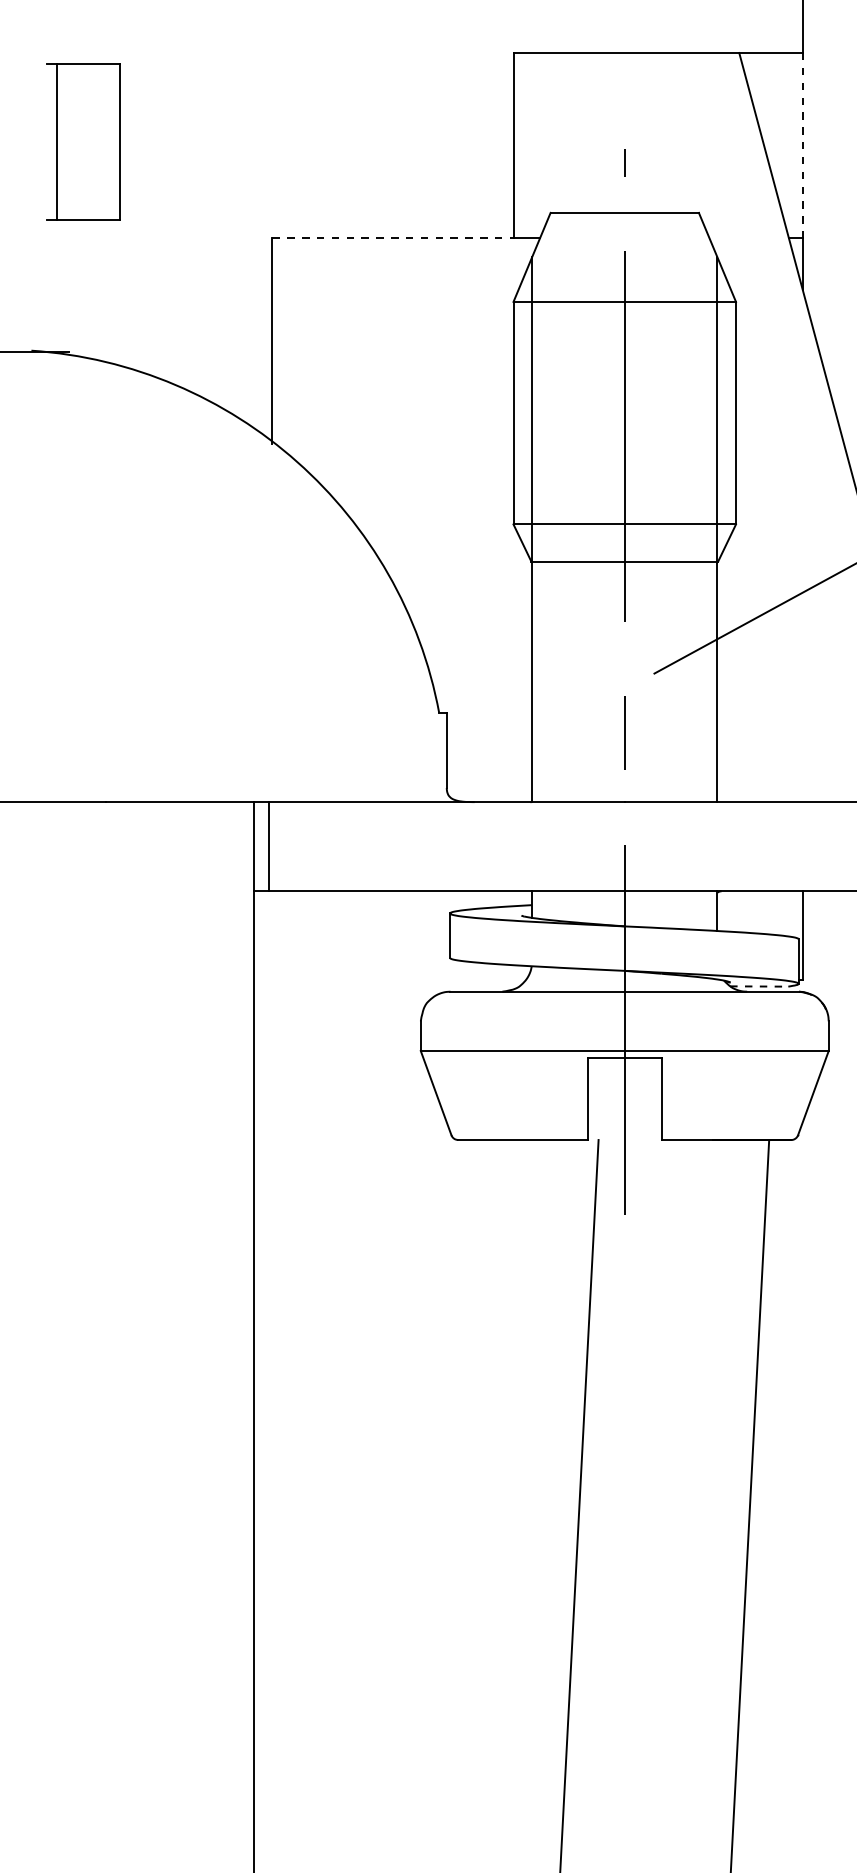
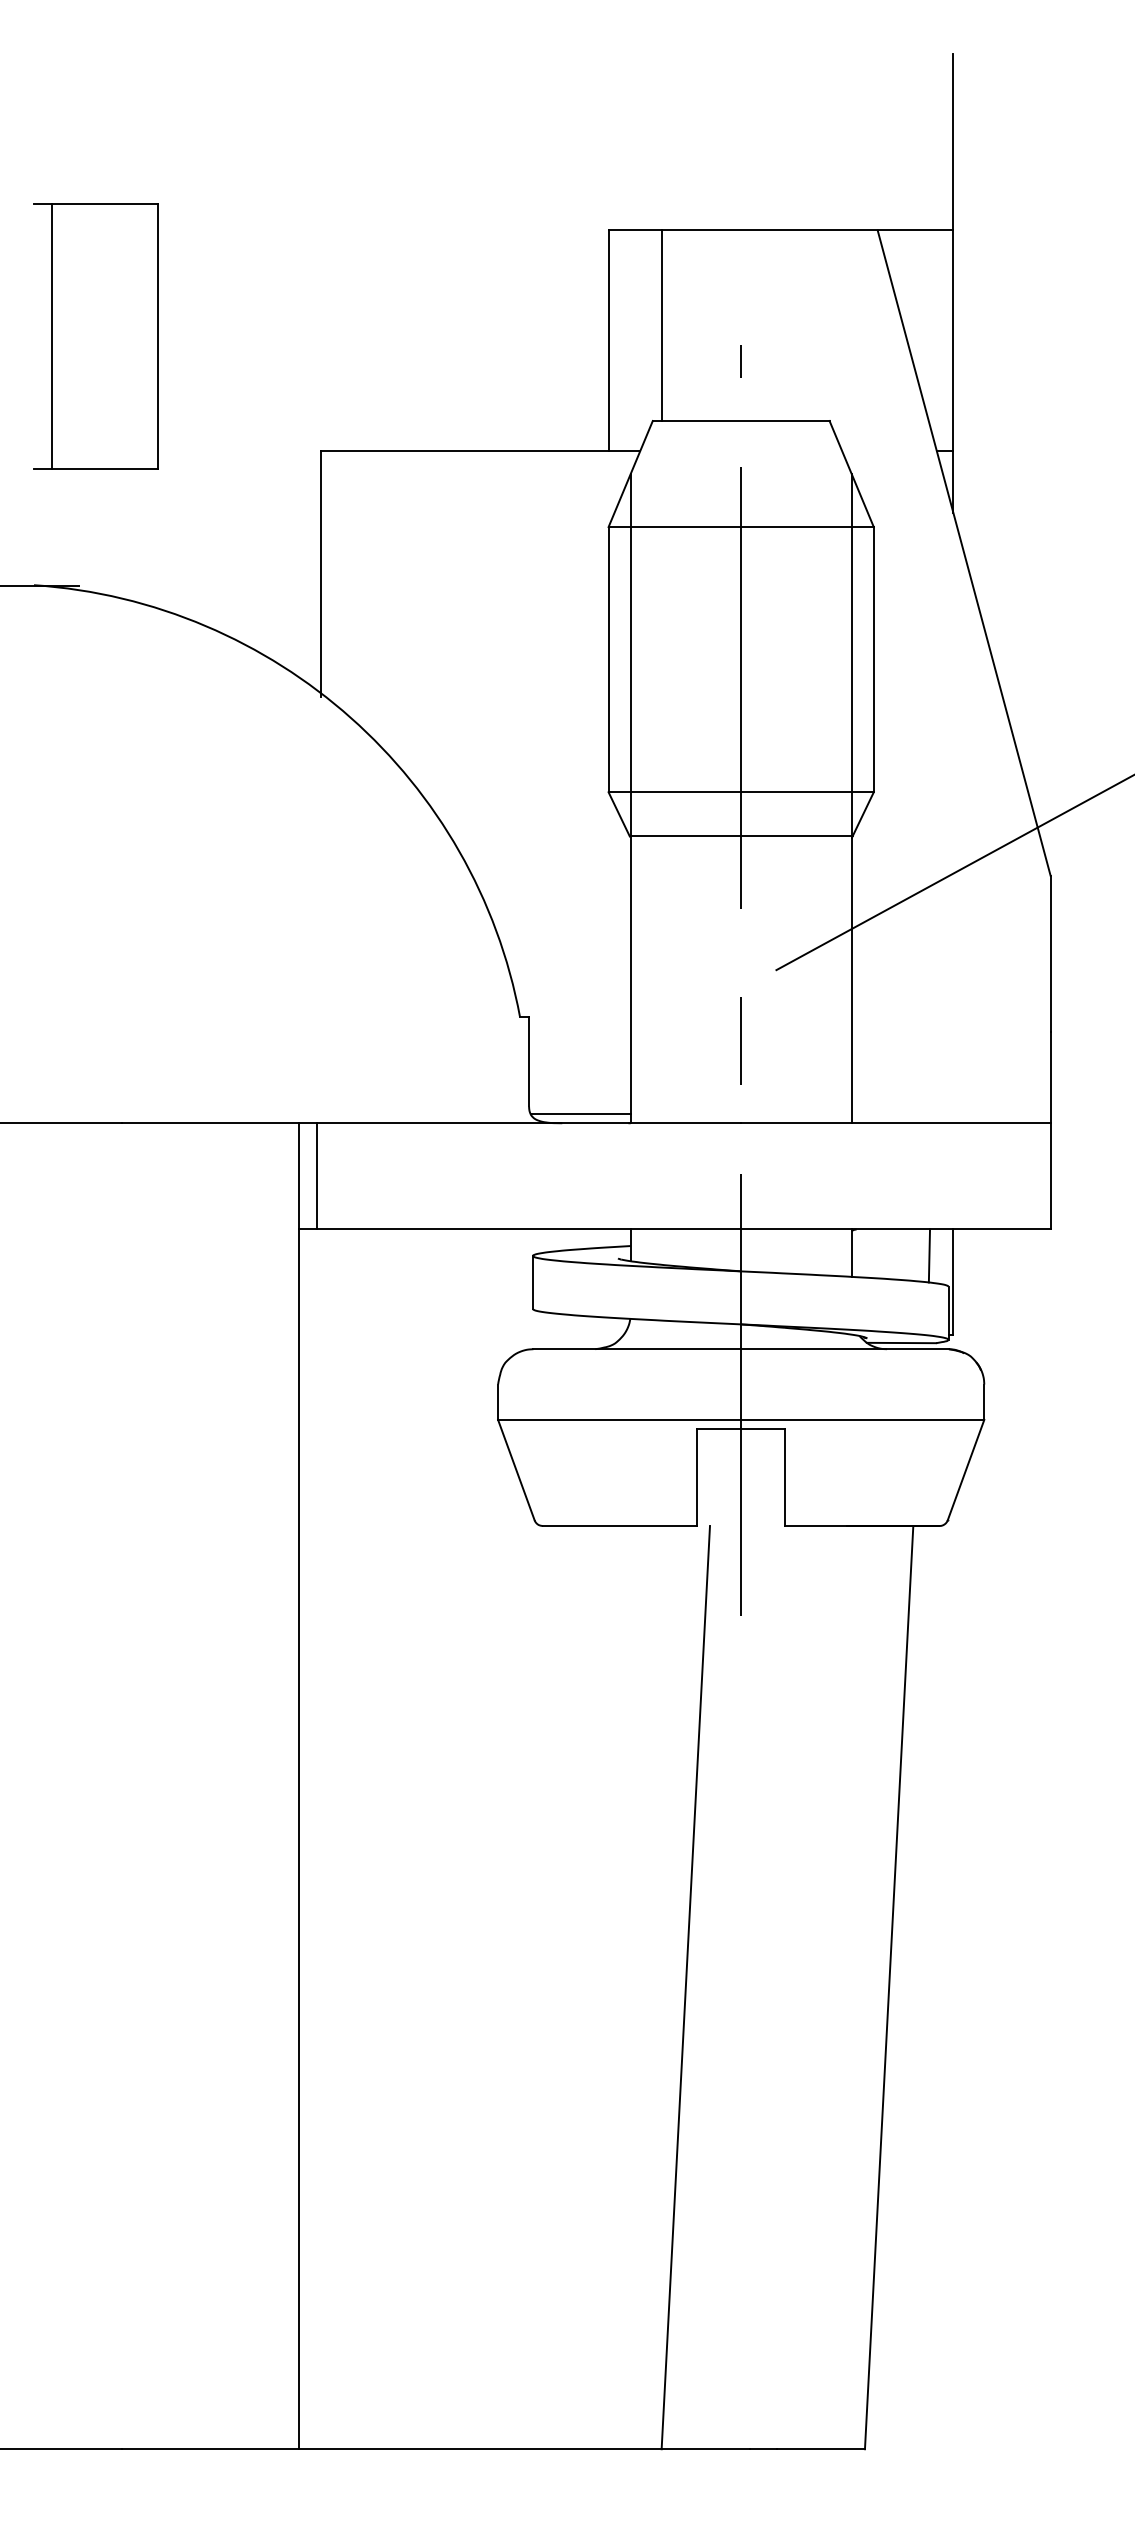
line: (557, 132) -> (661, 325), added
part: (83, 142) -> (95, 336), size x1.43
line: (802, 146) -> (953, 341), dashed -> solid
line: (392, 238) -> (464, 451), dashed -> solid
line: (489, 794) -> (580, 1114), added
line: (782, 913) -> (929, 1255), added
line: (759, 986) -> (901, 1343), dashed -> solid

